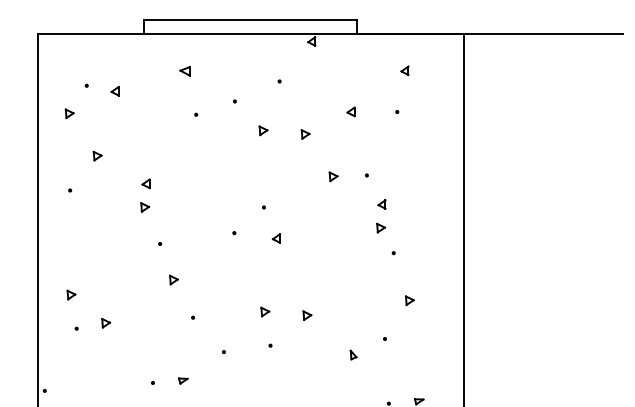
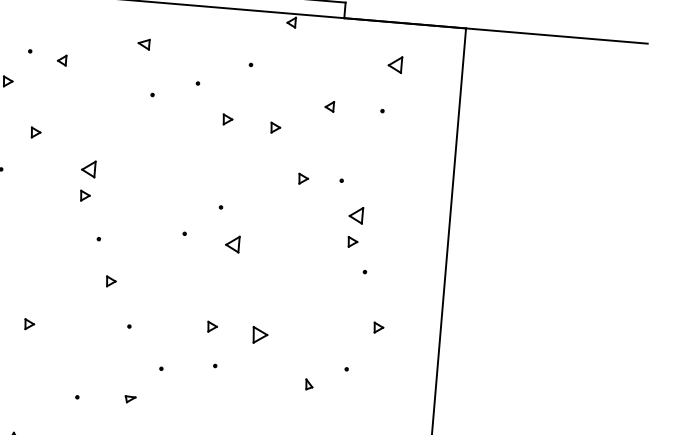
part: (404, 70) -> (394, 64), size x1.6
part: (145, 183) -> (87, 168), size x1.6
part: (381, 204) -> (355, 215), size x1.6
part: (275, 238) -> (231, 243), size x1.6
part: (307, 315) -> (260, 335), size x1.6
part: (183, 380) -> (130, 398), moved

